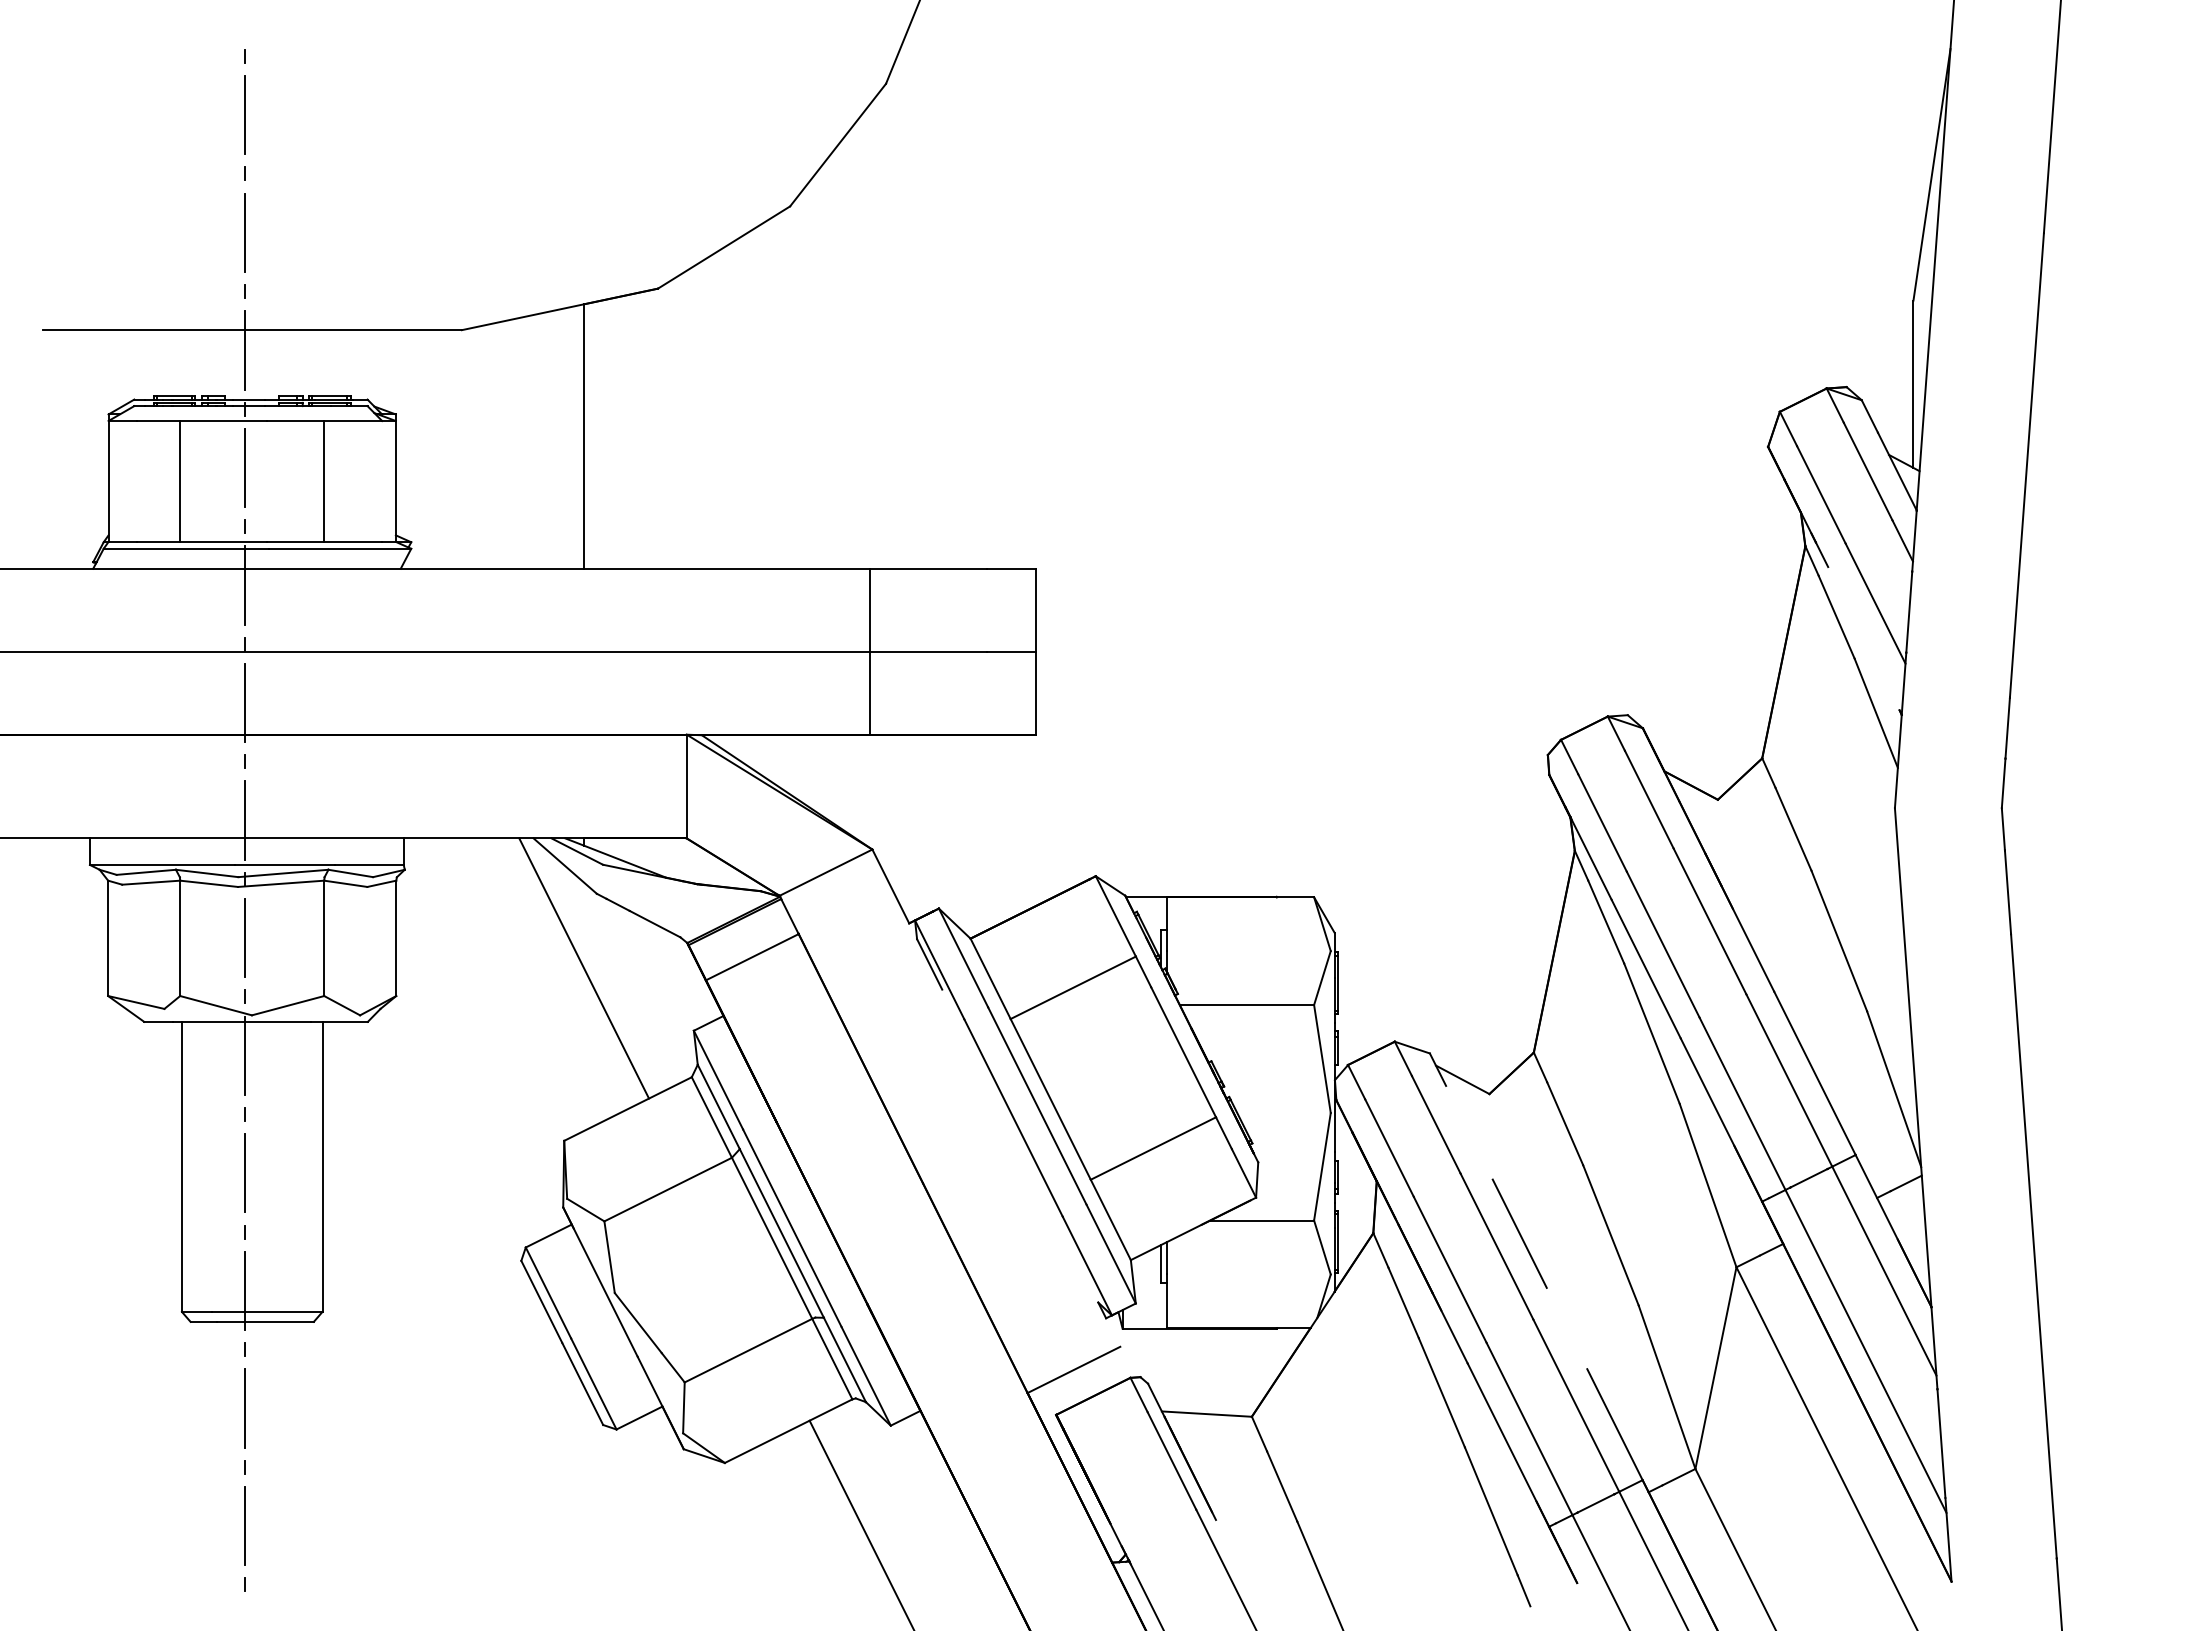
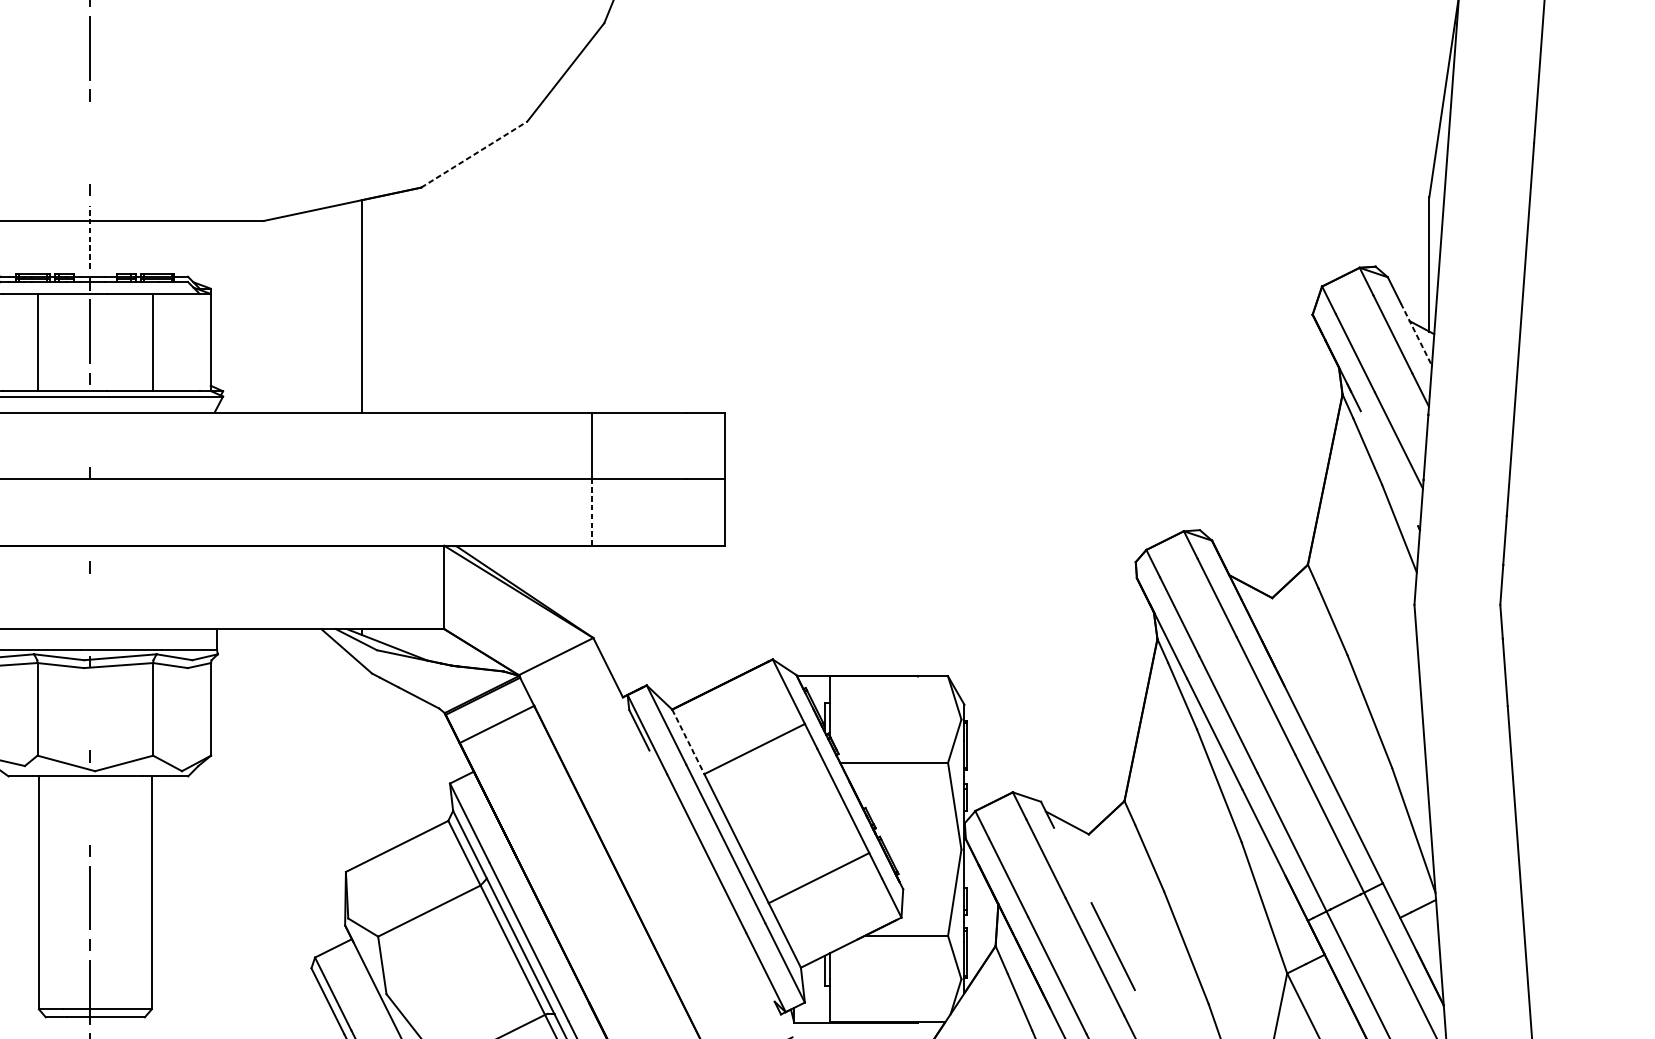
line: (245, 232) -> (89, 142), removed
line: (724, 247) -> (474, 154), solid -> dashed
line: (245, 349) -> (89, 236), solid -> dashed
line: (1897, 472) -> (1416, 335), solid -> dashed
line: (245, 585) -> (89, 426), removed
line: (870, 692) -> (591, 511), solid -> dashed
line: (245, 702) -> (89, 519), removed
line: (245, 820) -> (89, 614), removed
line: (245, 937) -> (89, 708), removed
line: (584, 968) -> (362, 733), removed
line: (990, 978) -> (688, 741), solid -> dashed
line: (245, 1055) -> (89, 803), removed

